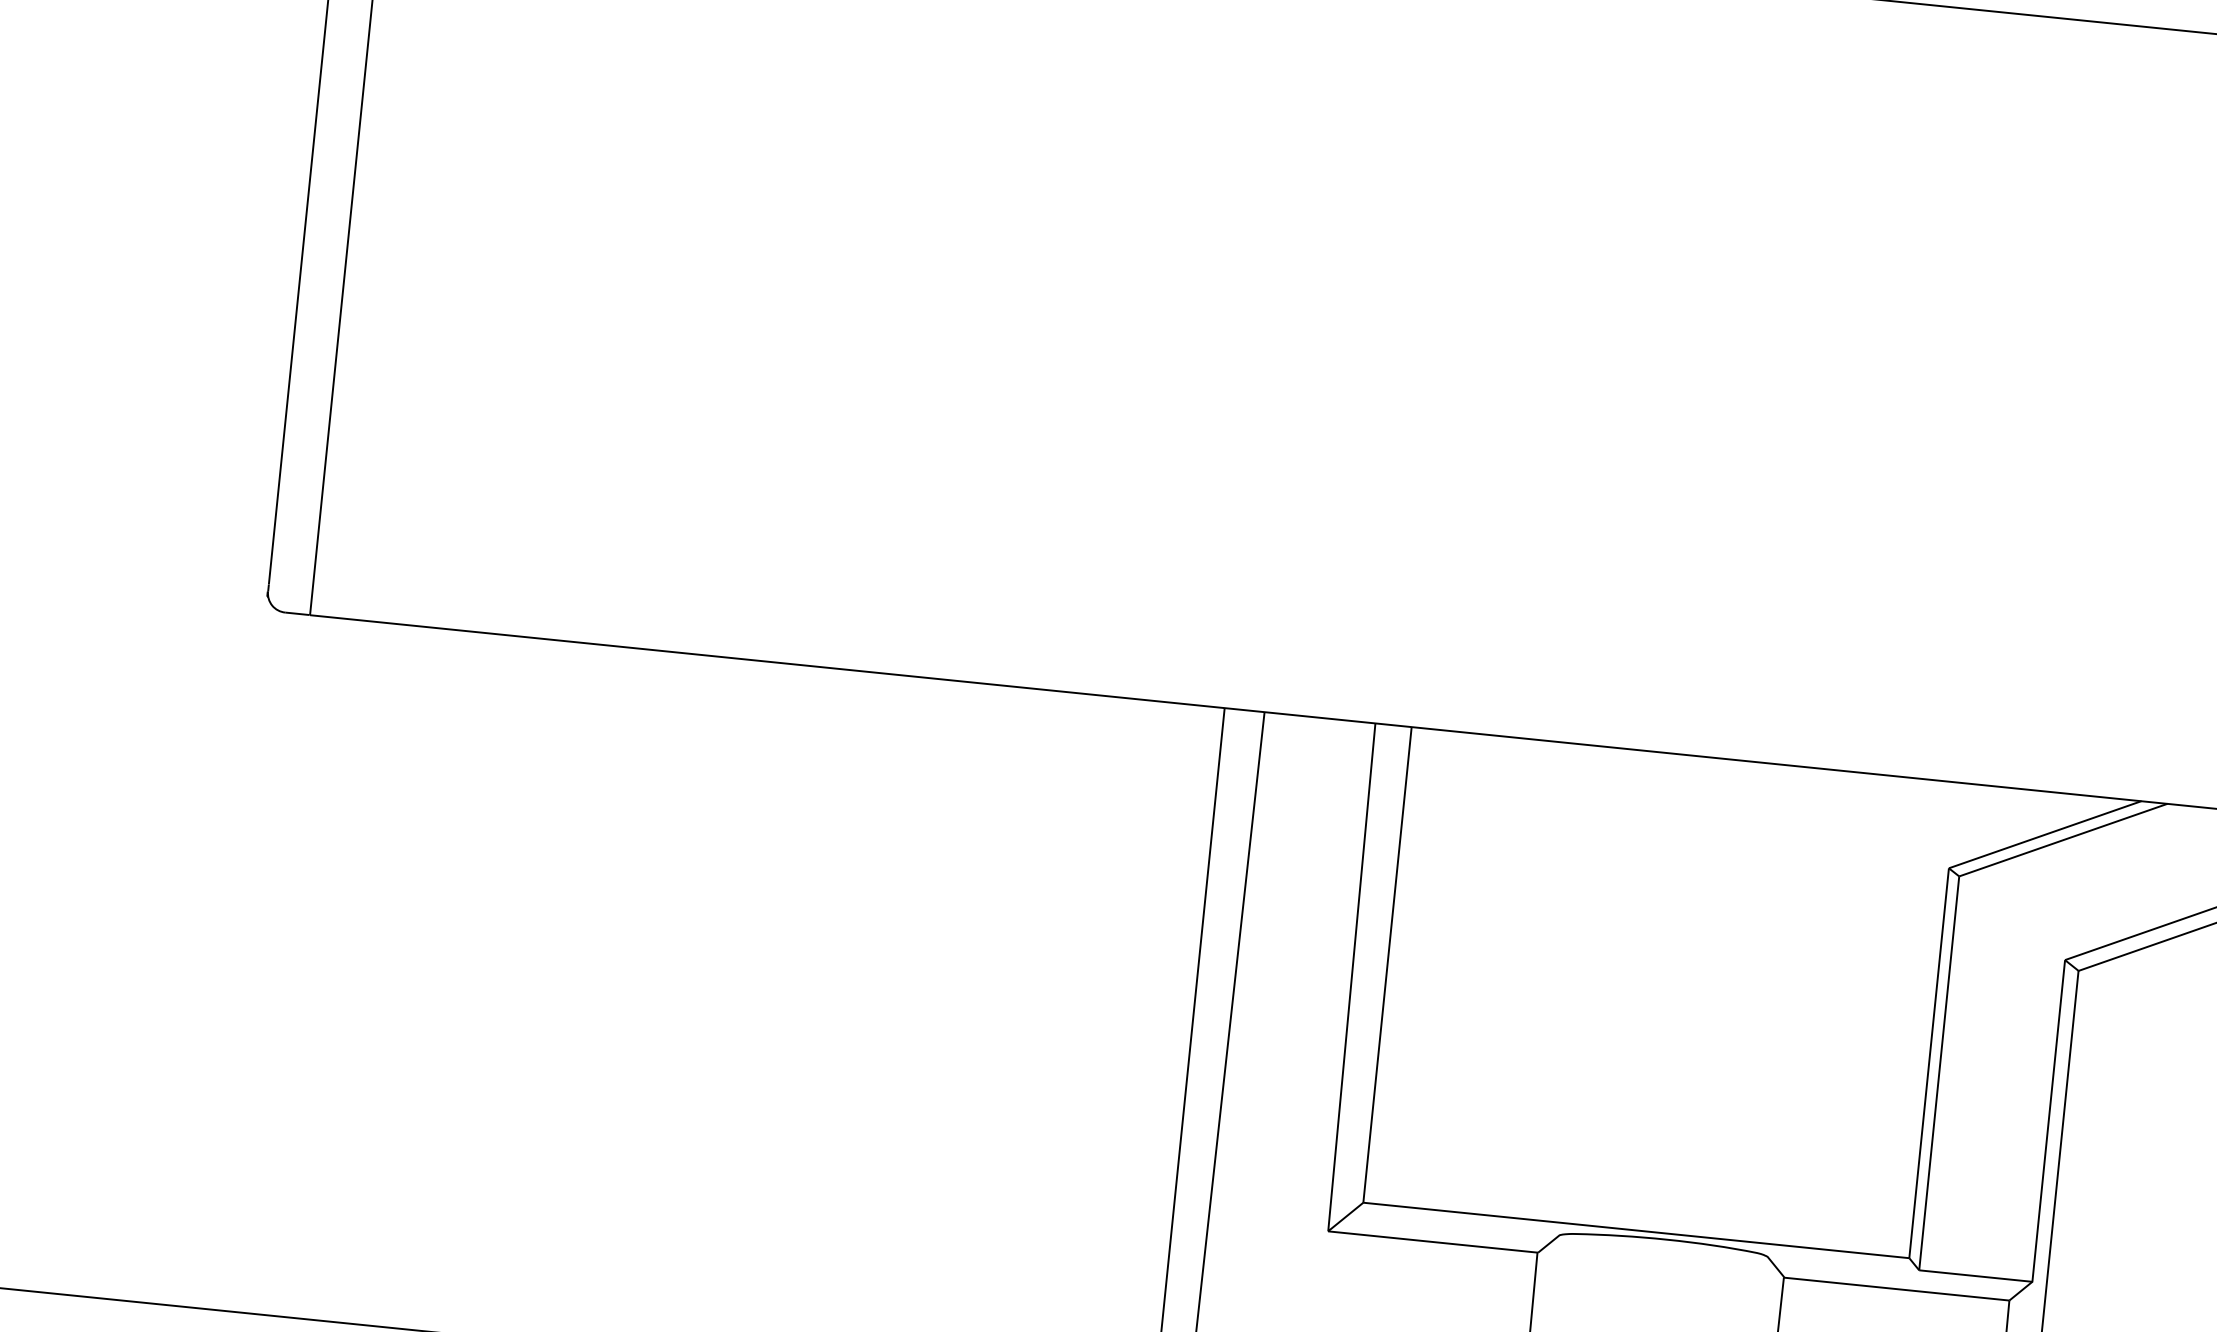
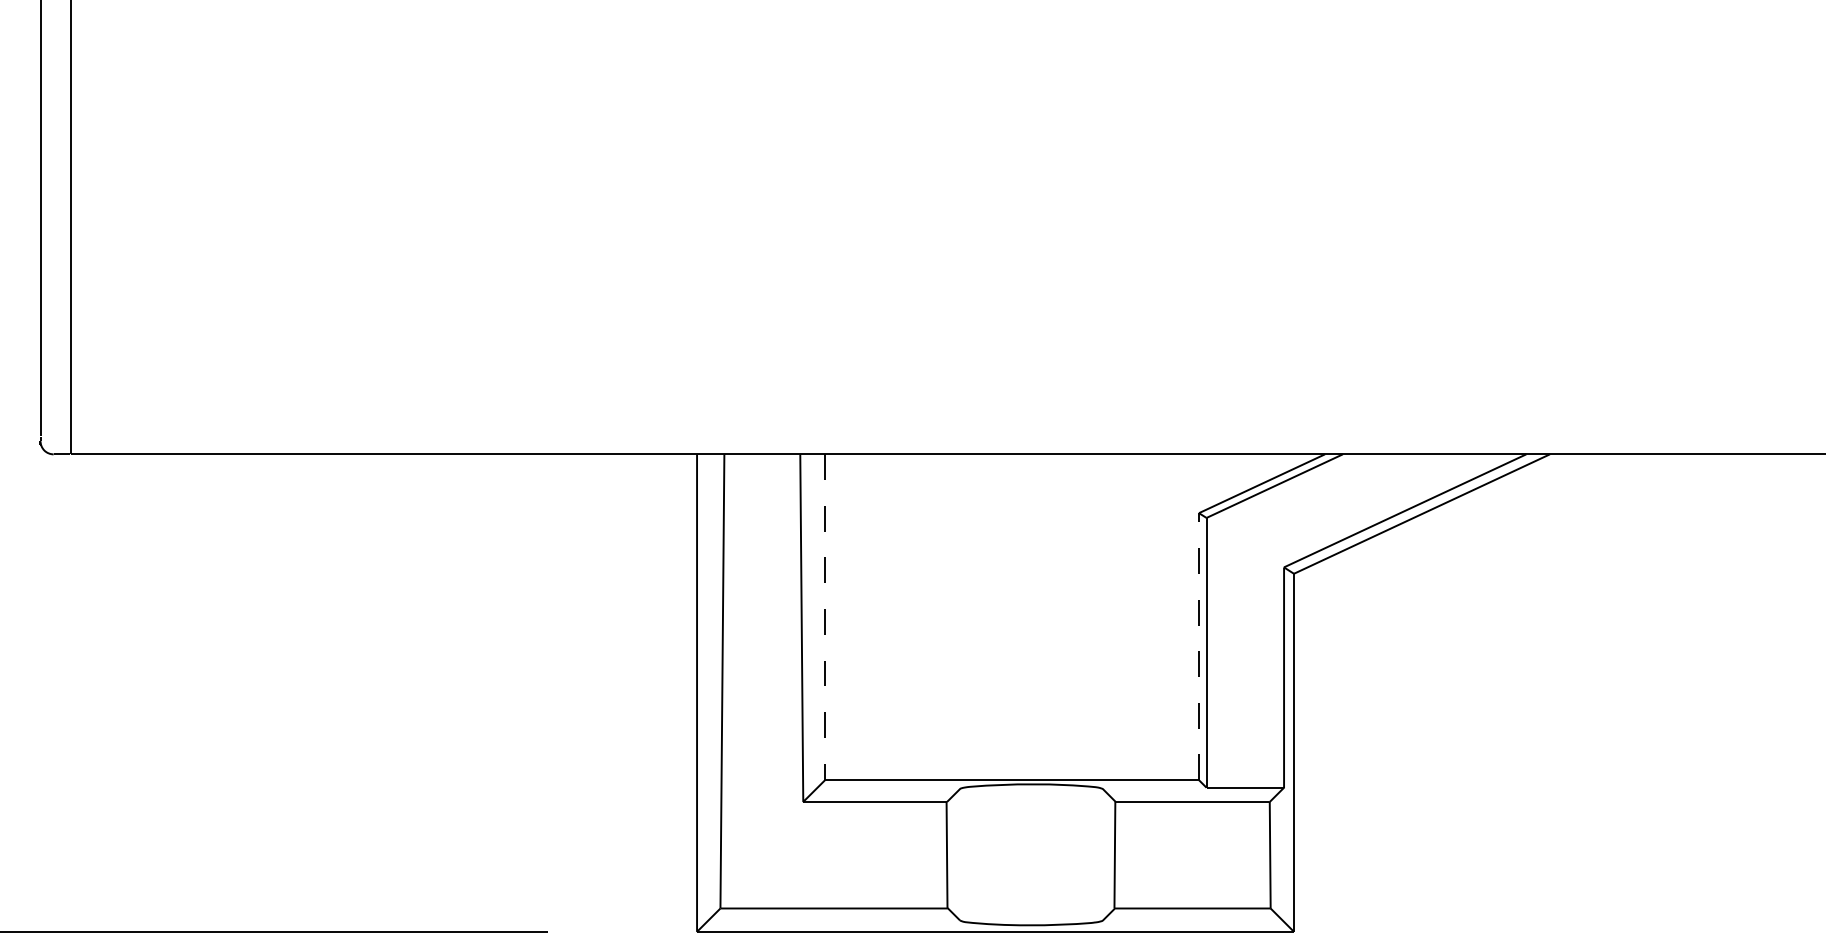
line: (1388, 965) -> (825, 617), solid -> dashed
line: (1929, 1063) -> (1199, 646), solid -> dashed

